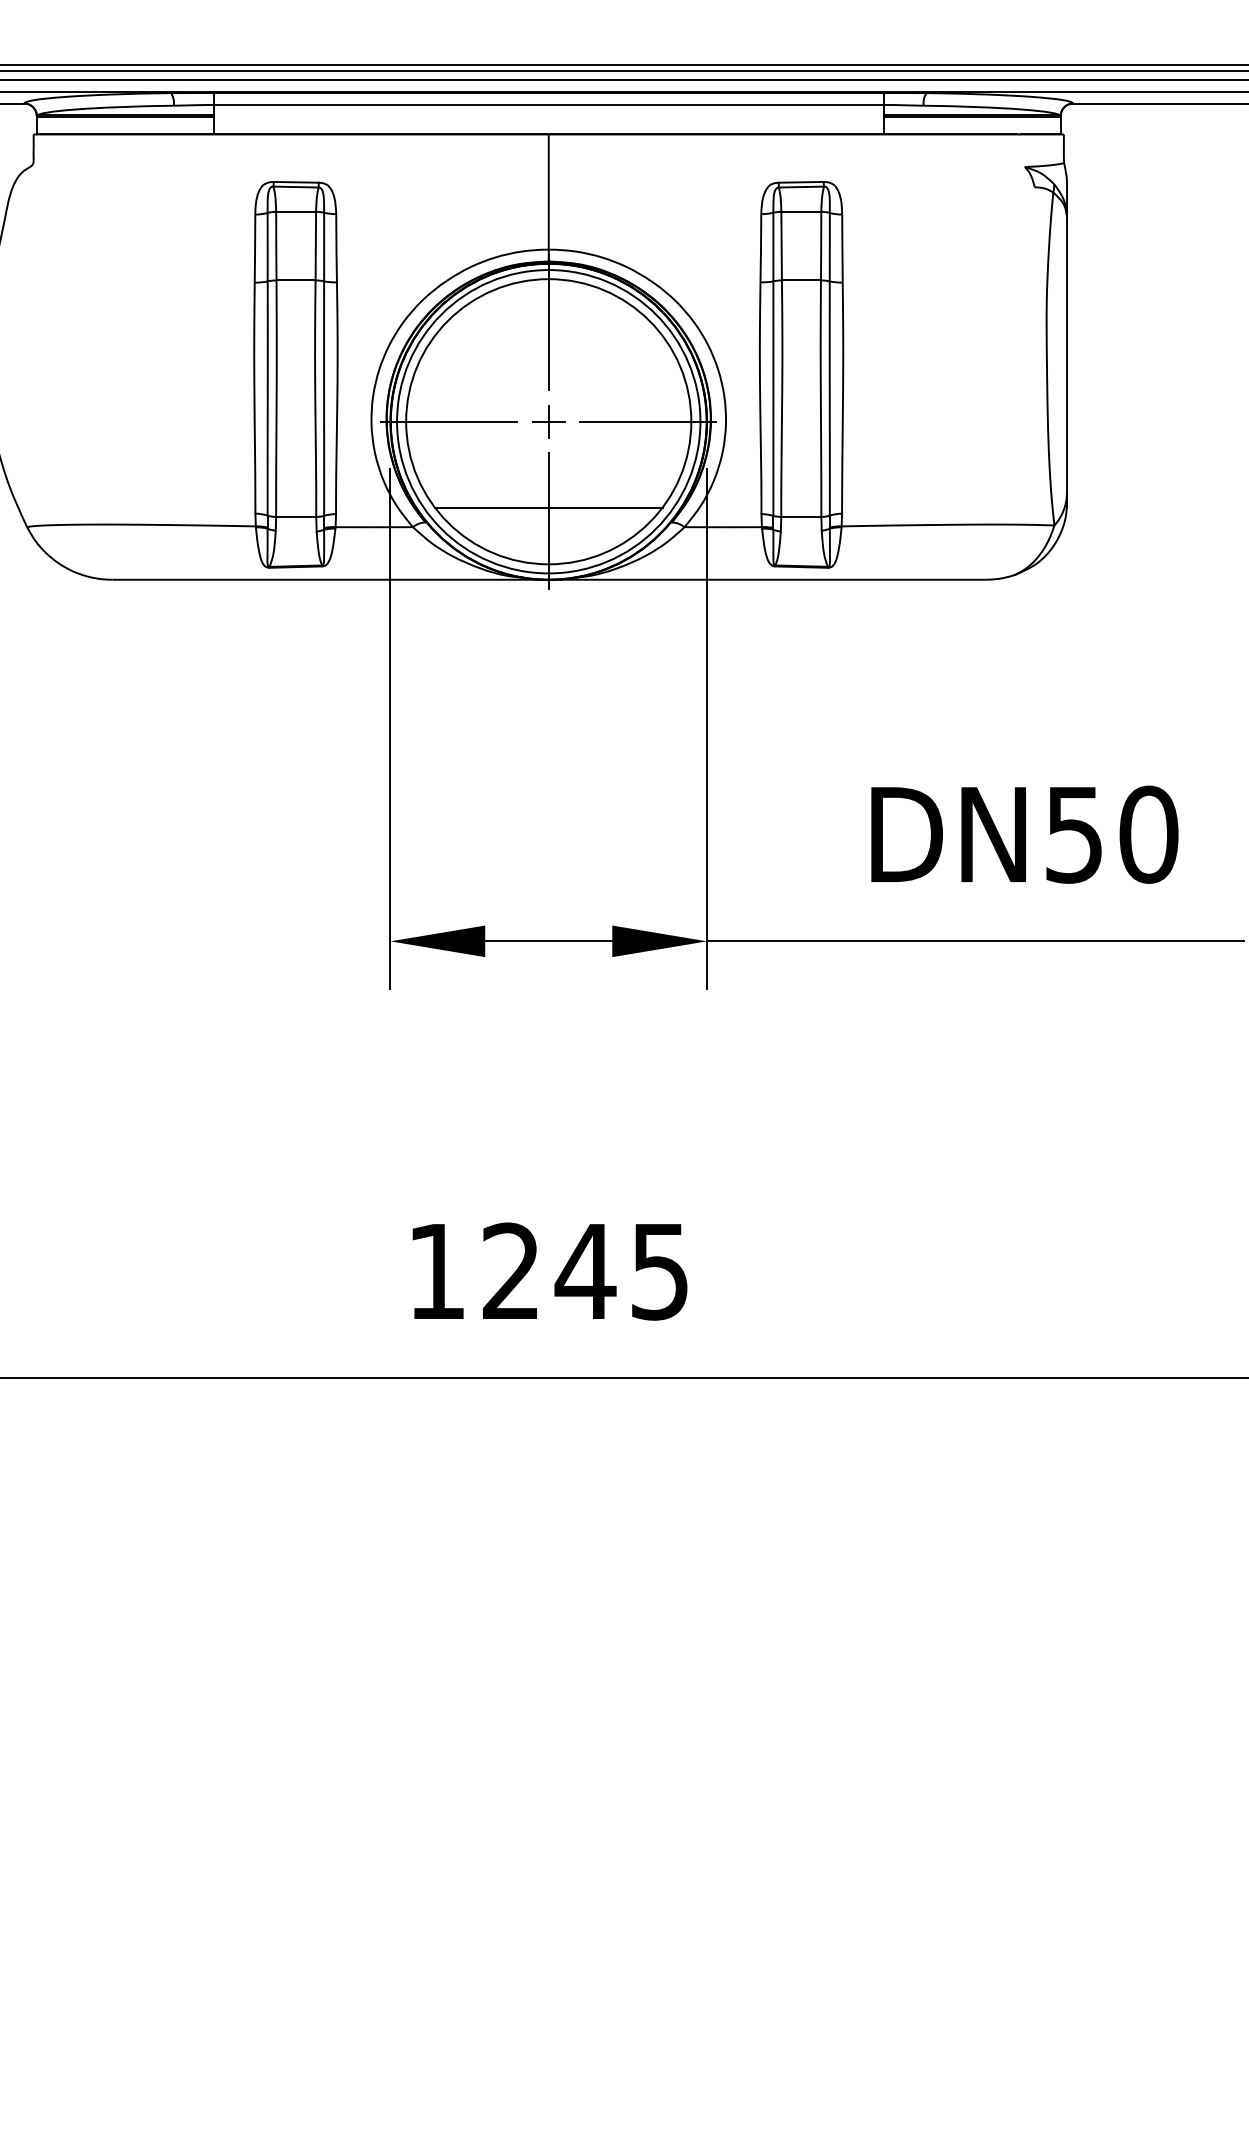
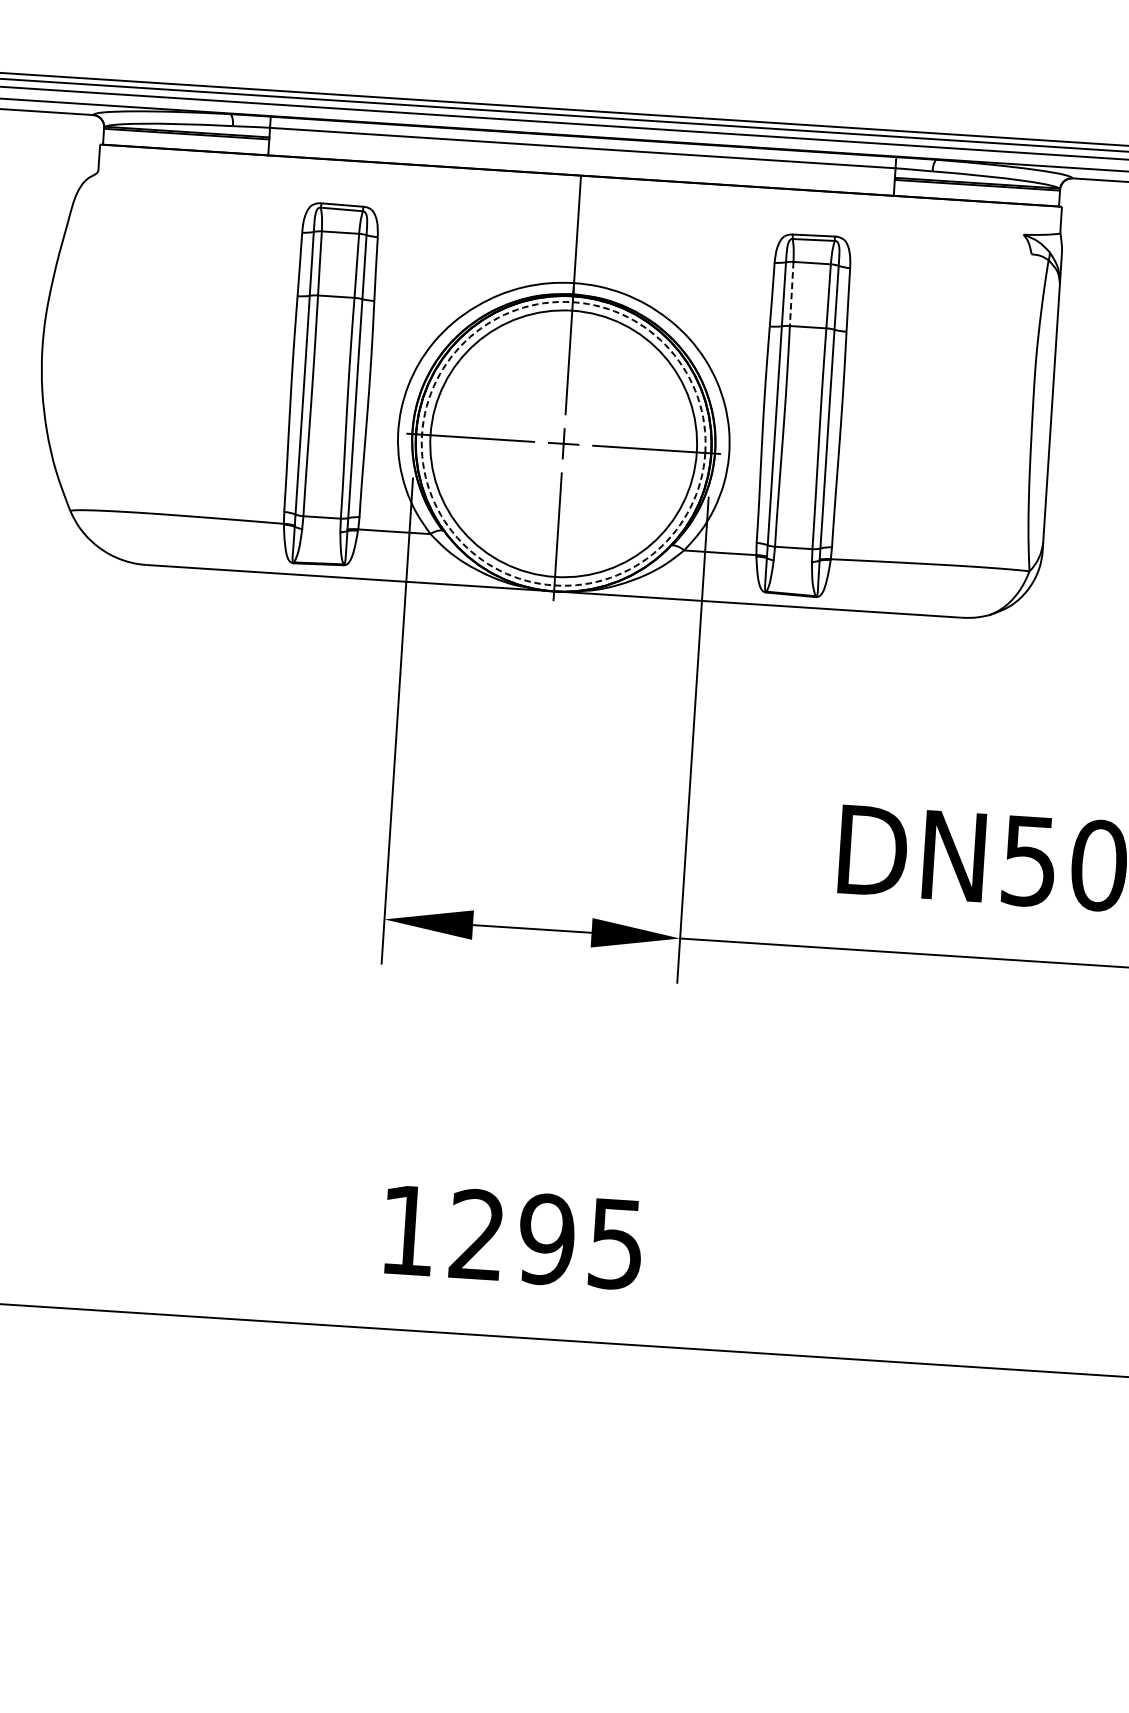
line: (781, 246) -> (791, 294), solid -> dashed
circle: (548, 421) -> (563, 443), solid -> dashed
line: (548, 507) -> (558, 523), removed
text: (585, 1271) -> (546, 1239), 1245 -> 1295

